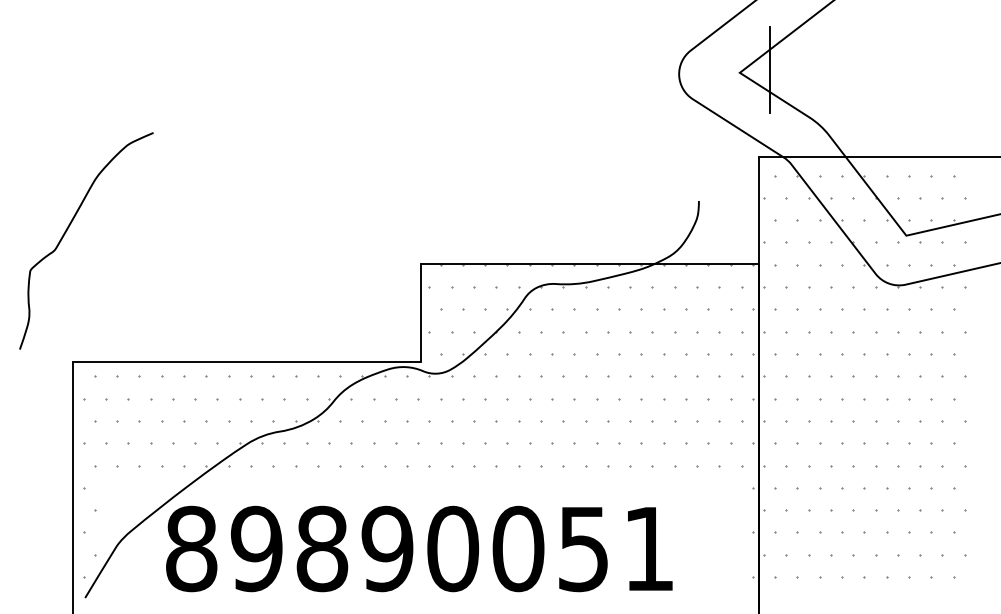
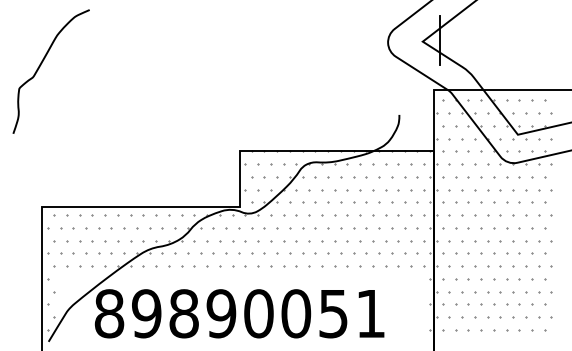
curve: (69, 230) -> (41, 65), moved

